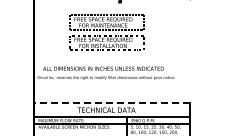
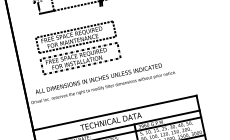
part: (106, 32) -> (77, 47), moved
line: (111, 103) -> (114, 113), dashed -> solid

